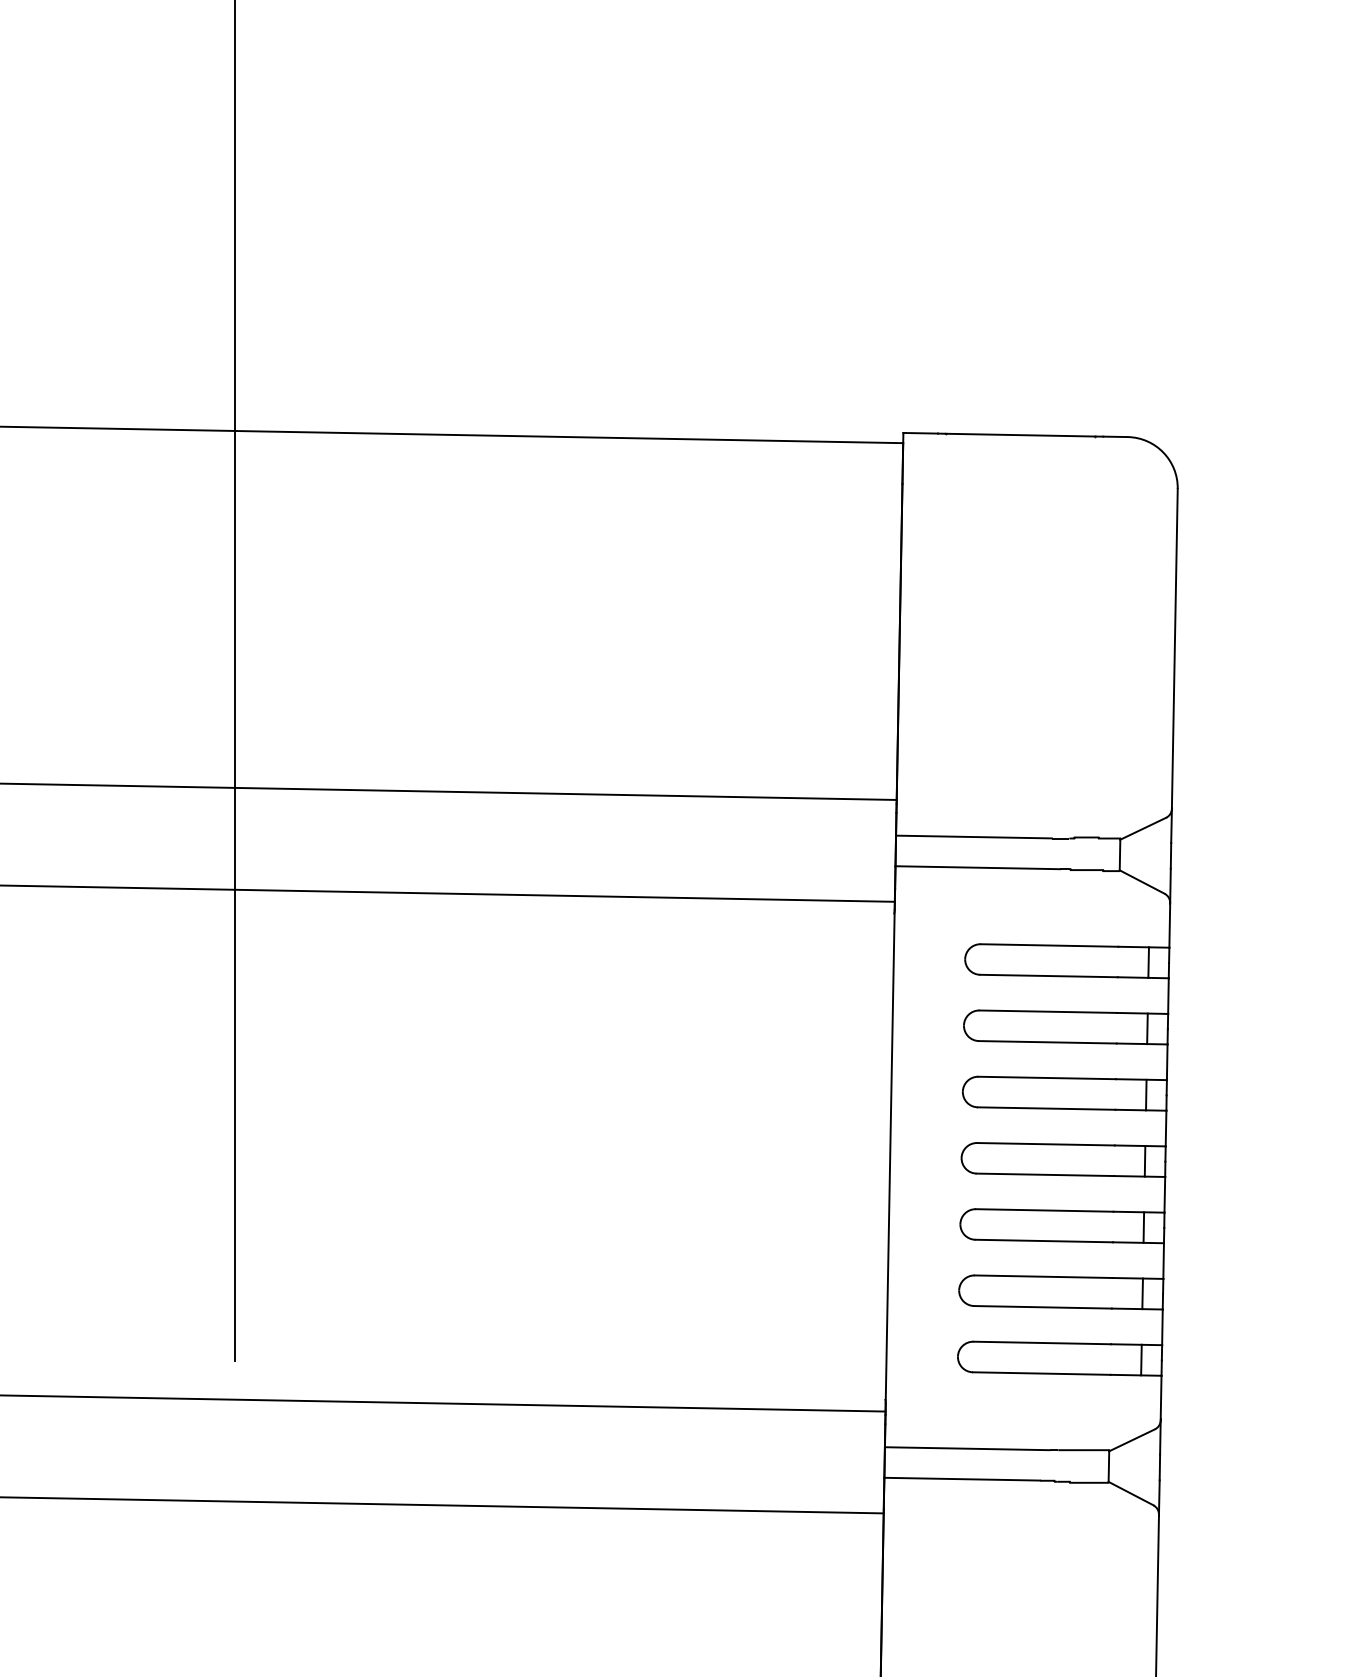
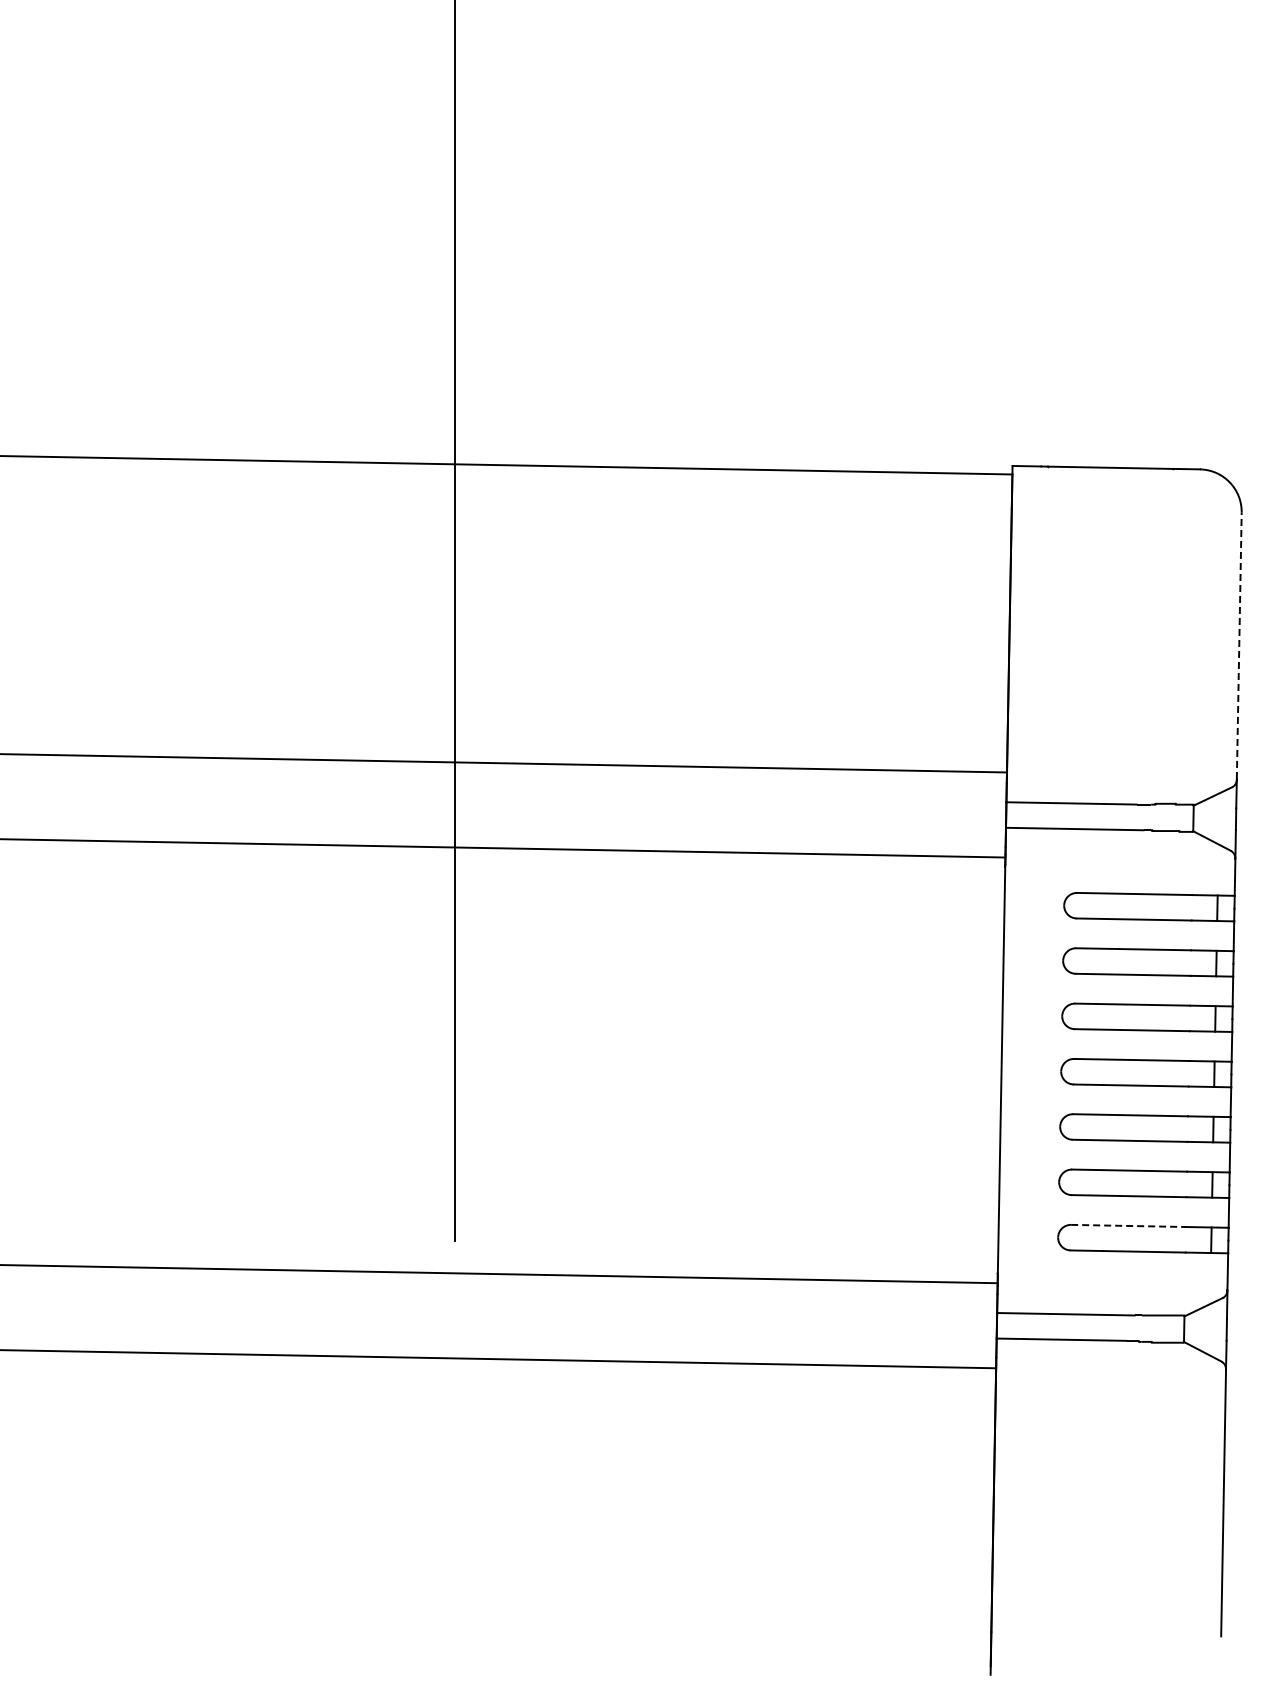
line: (1175, 647) -> (1239, 645), solid -> dashed
line: (1043, 1342) -> (1129, 1225), solid -> dashed

